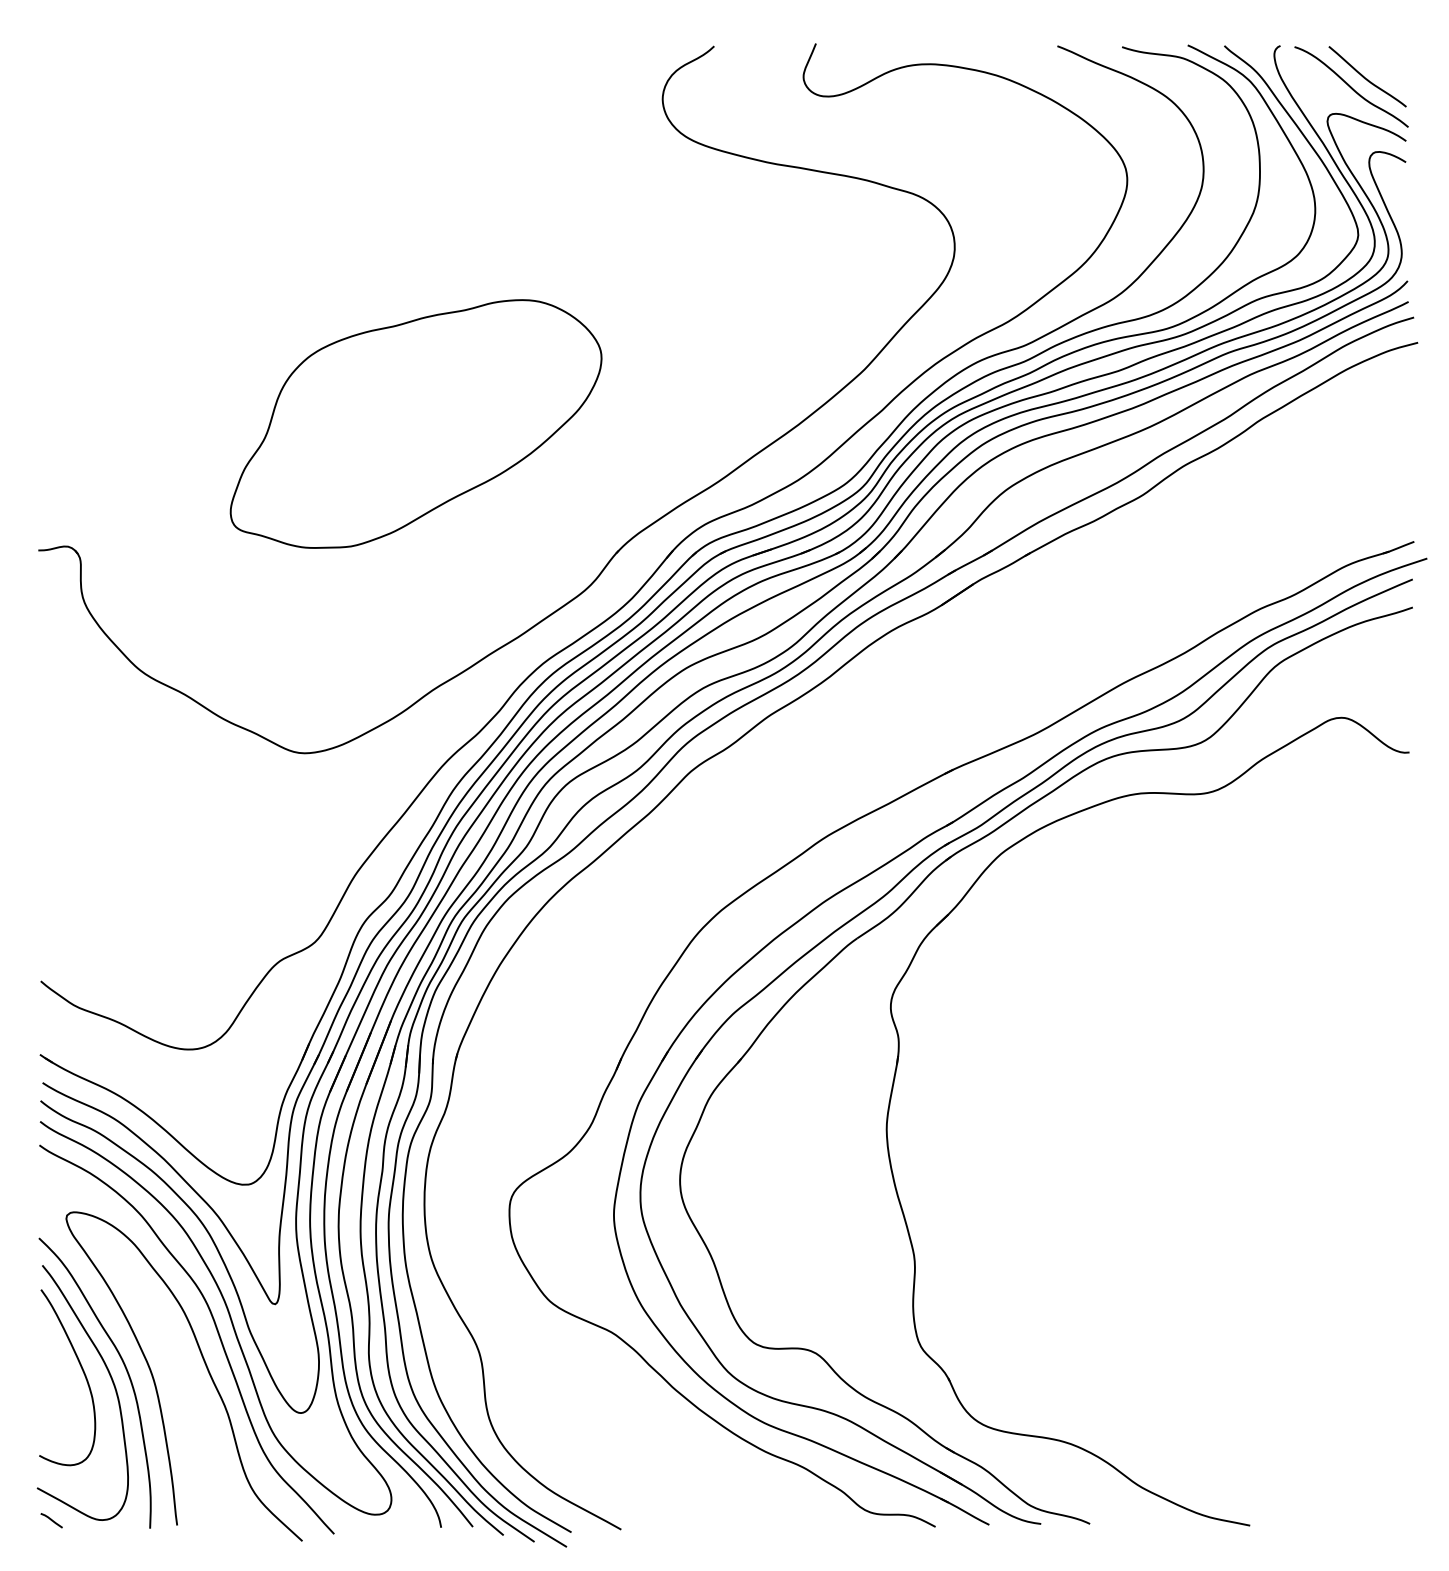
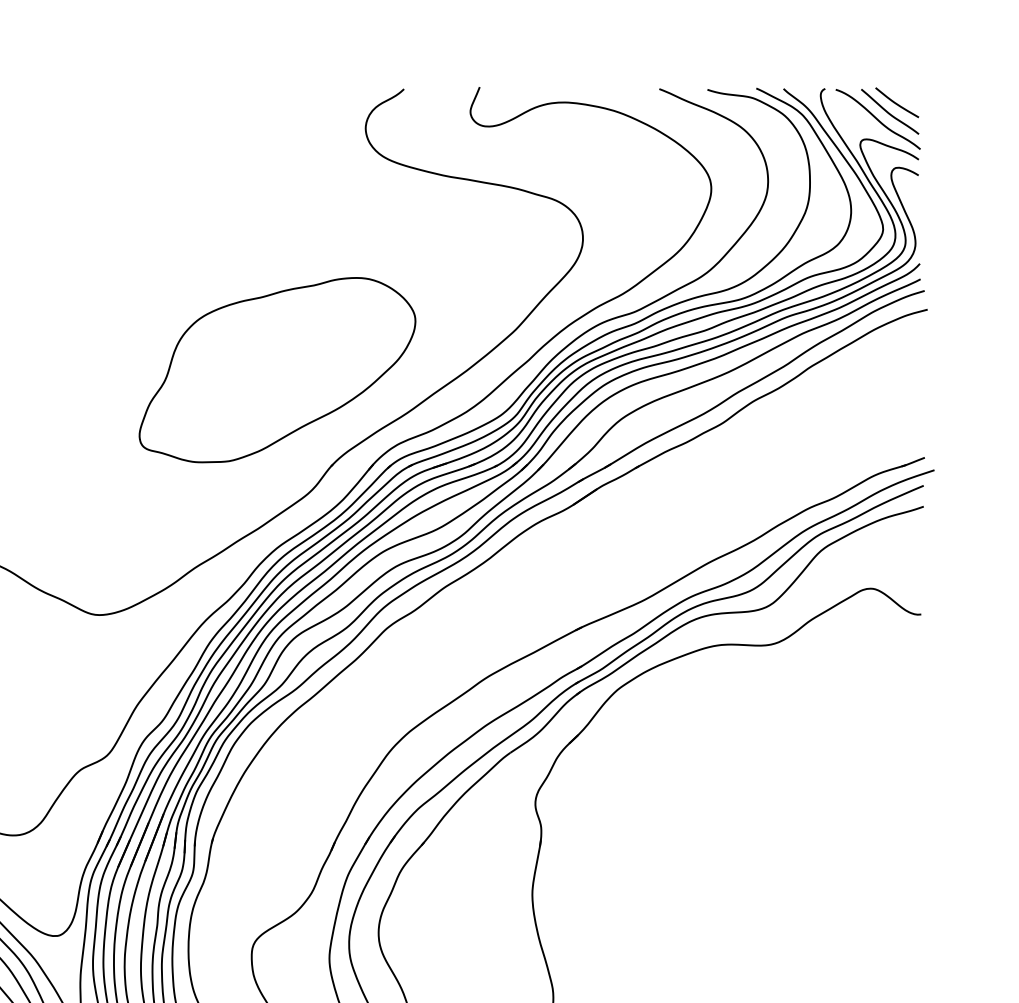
curve: (1375, 64) -> (895, 102), added
part: (415, 423) -> (277, 369), moved

